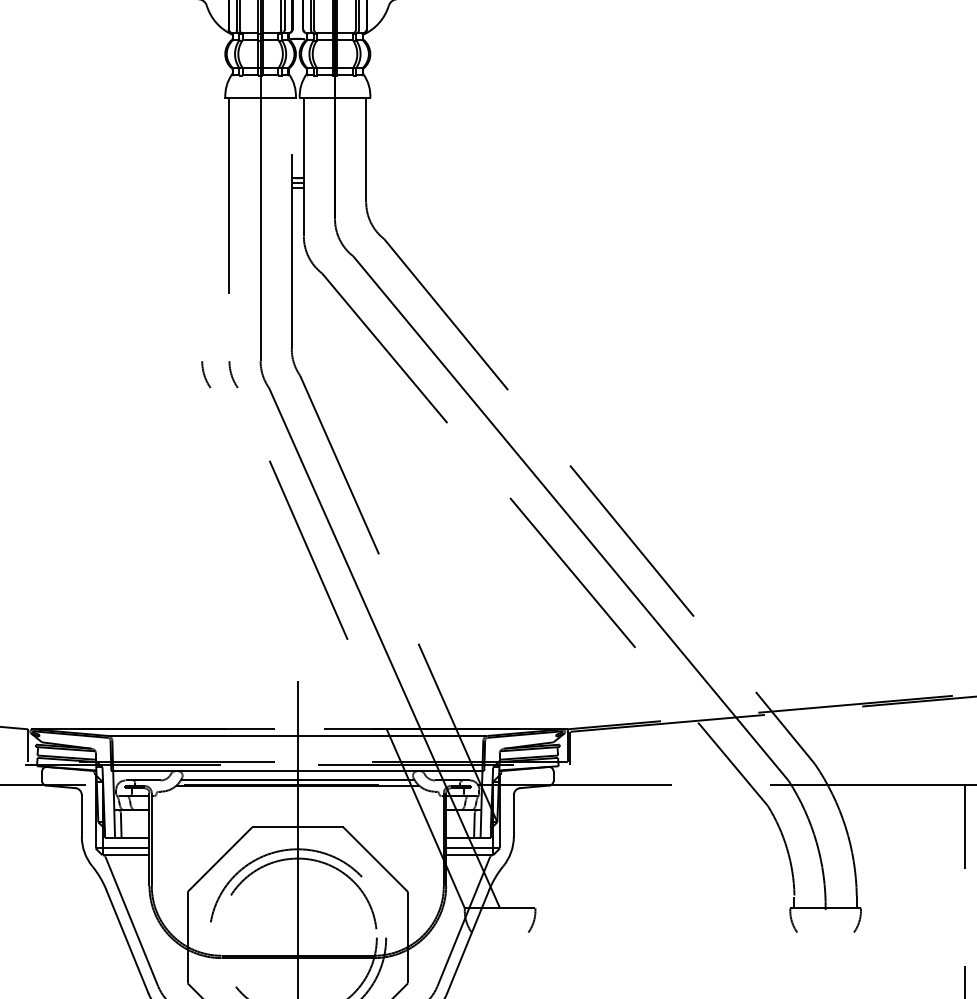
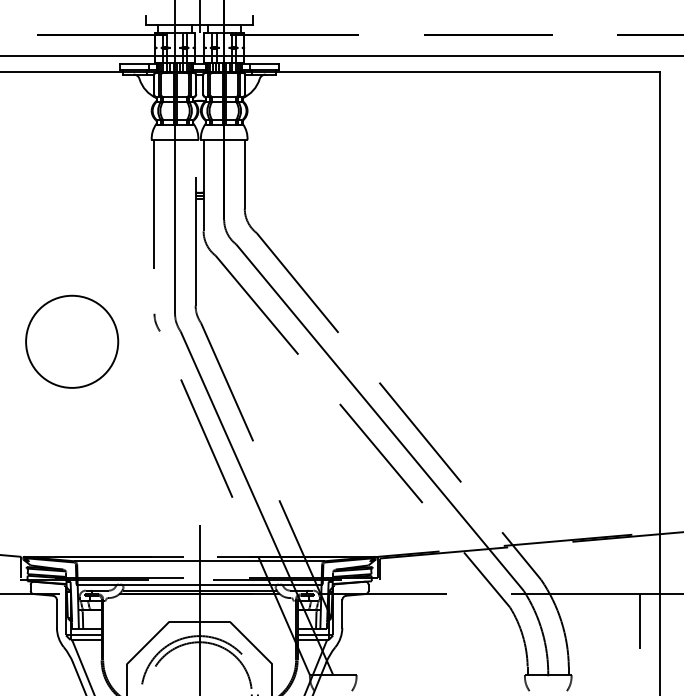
part: (205, 374) -> (138, 322), removed
circle: (105, 403) -> (72, 341), added

